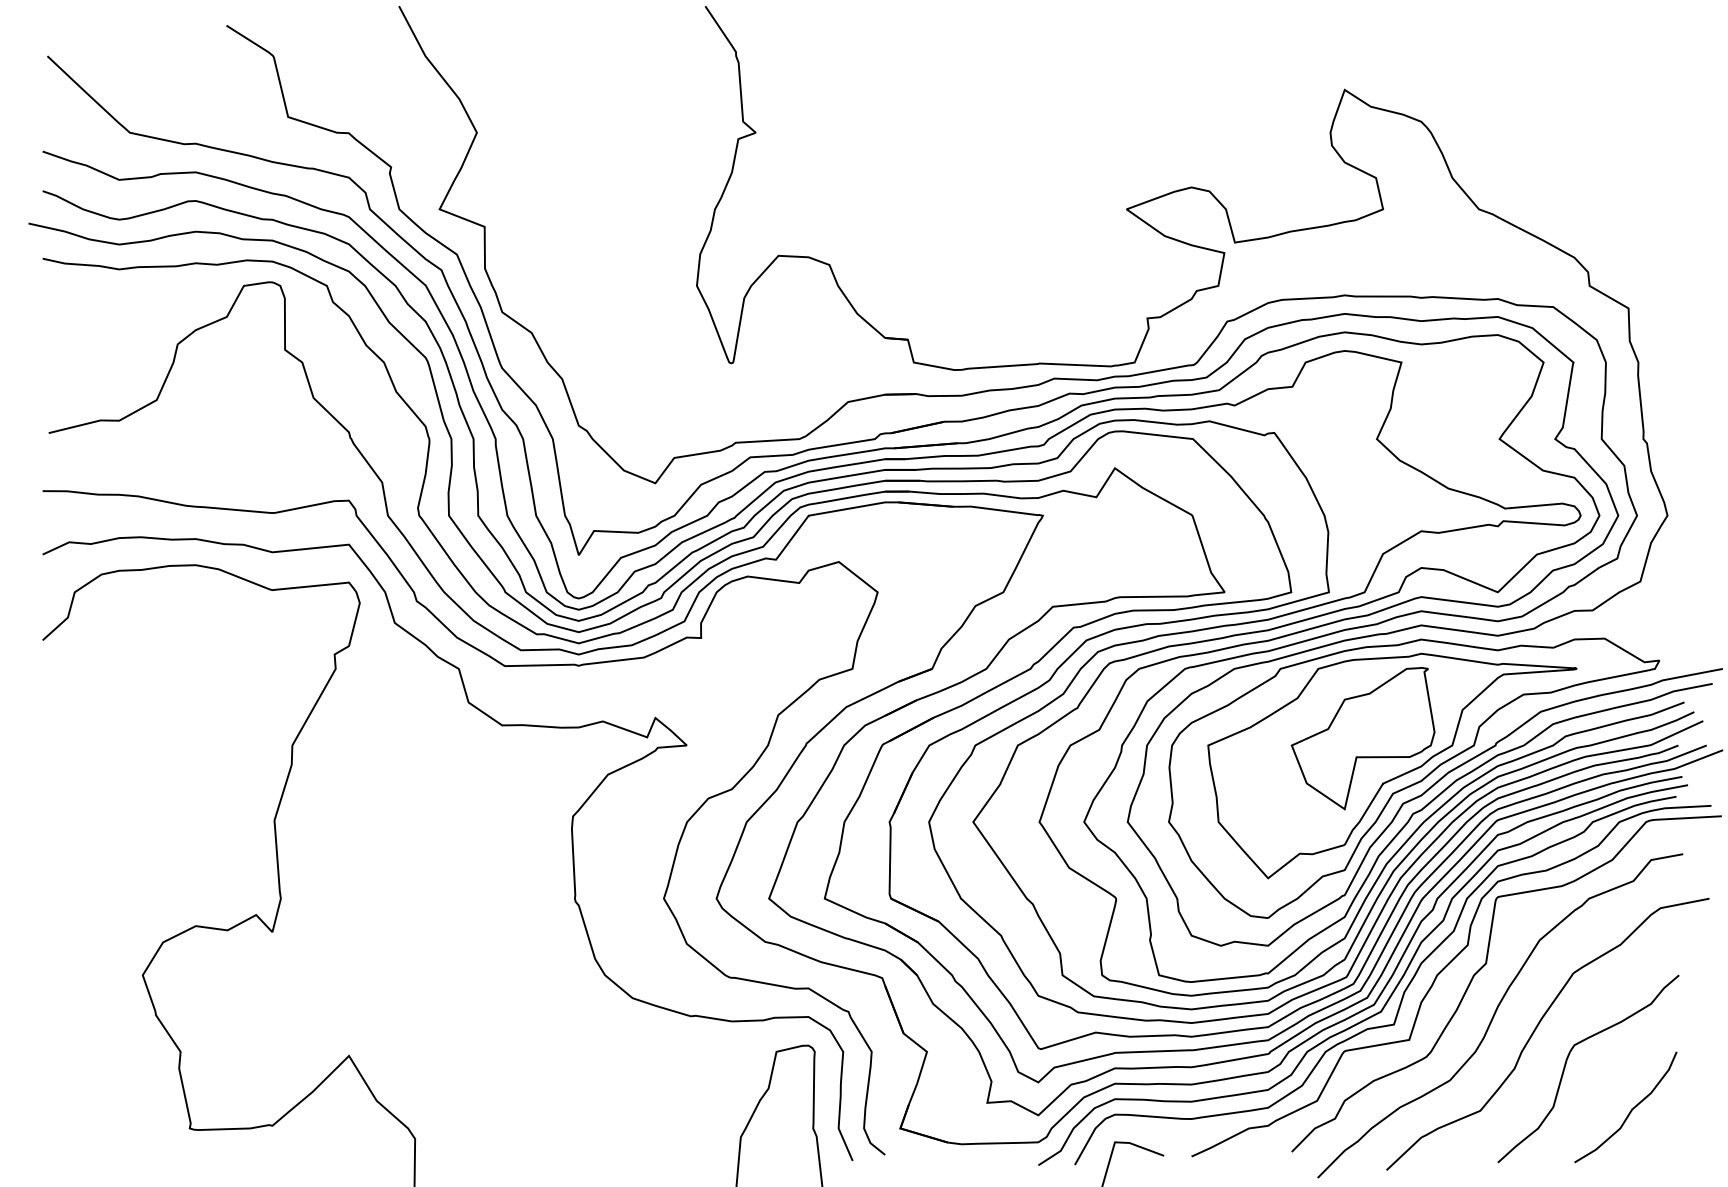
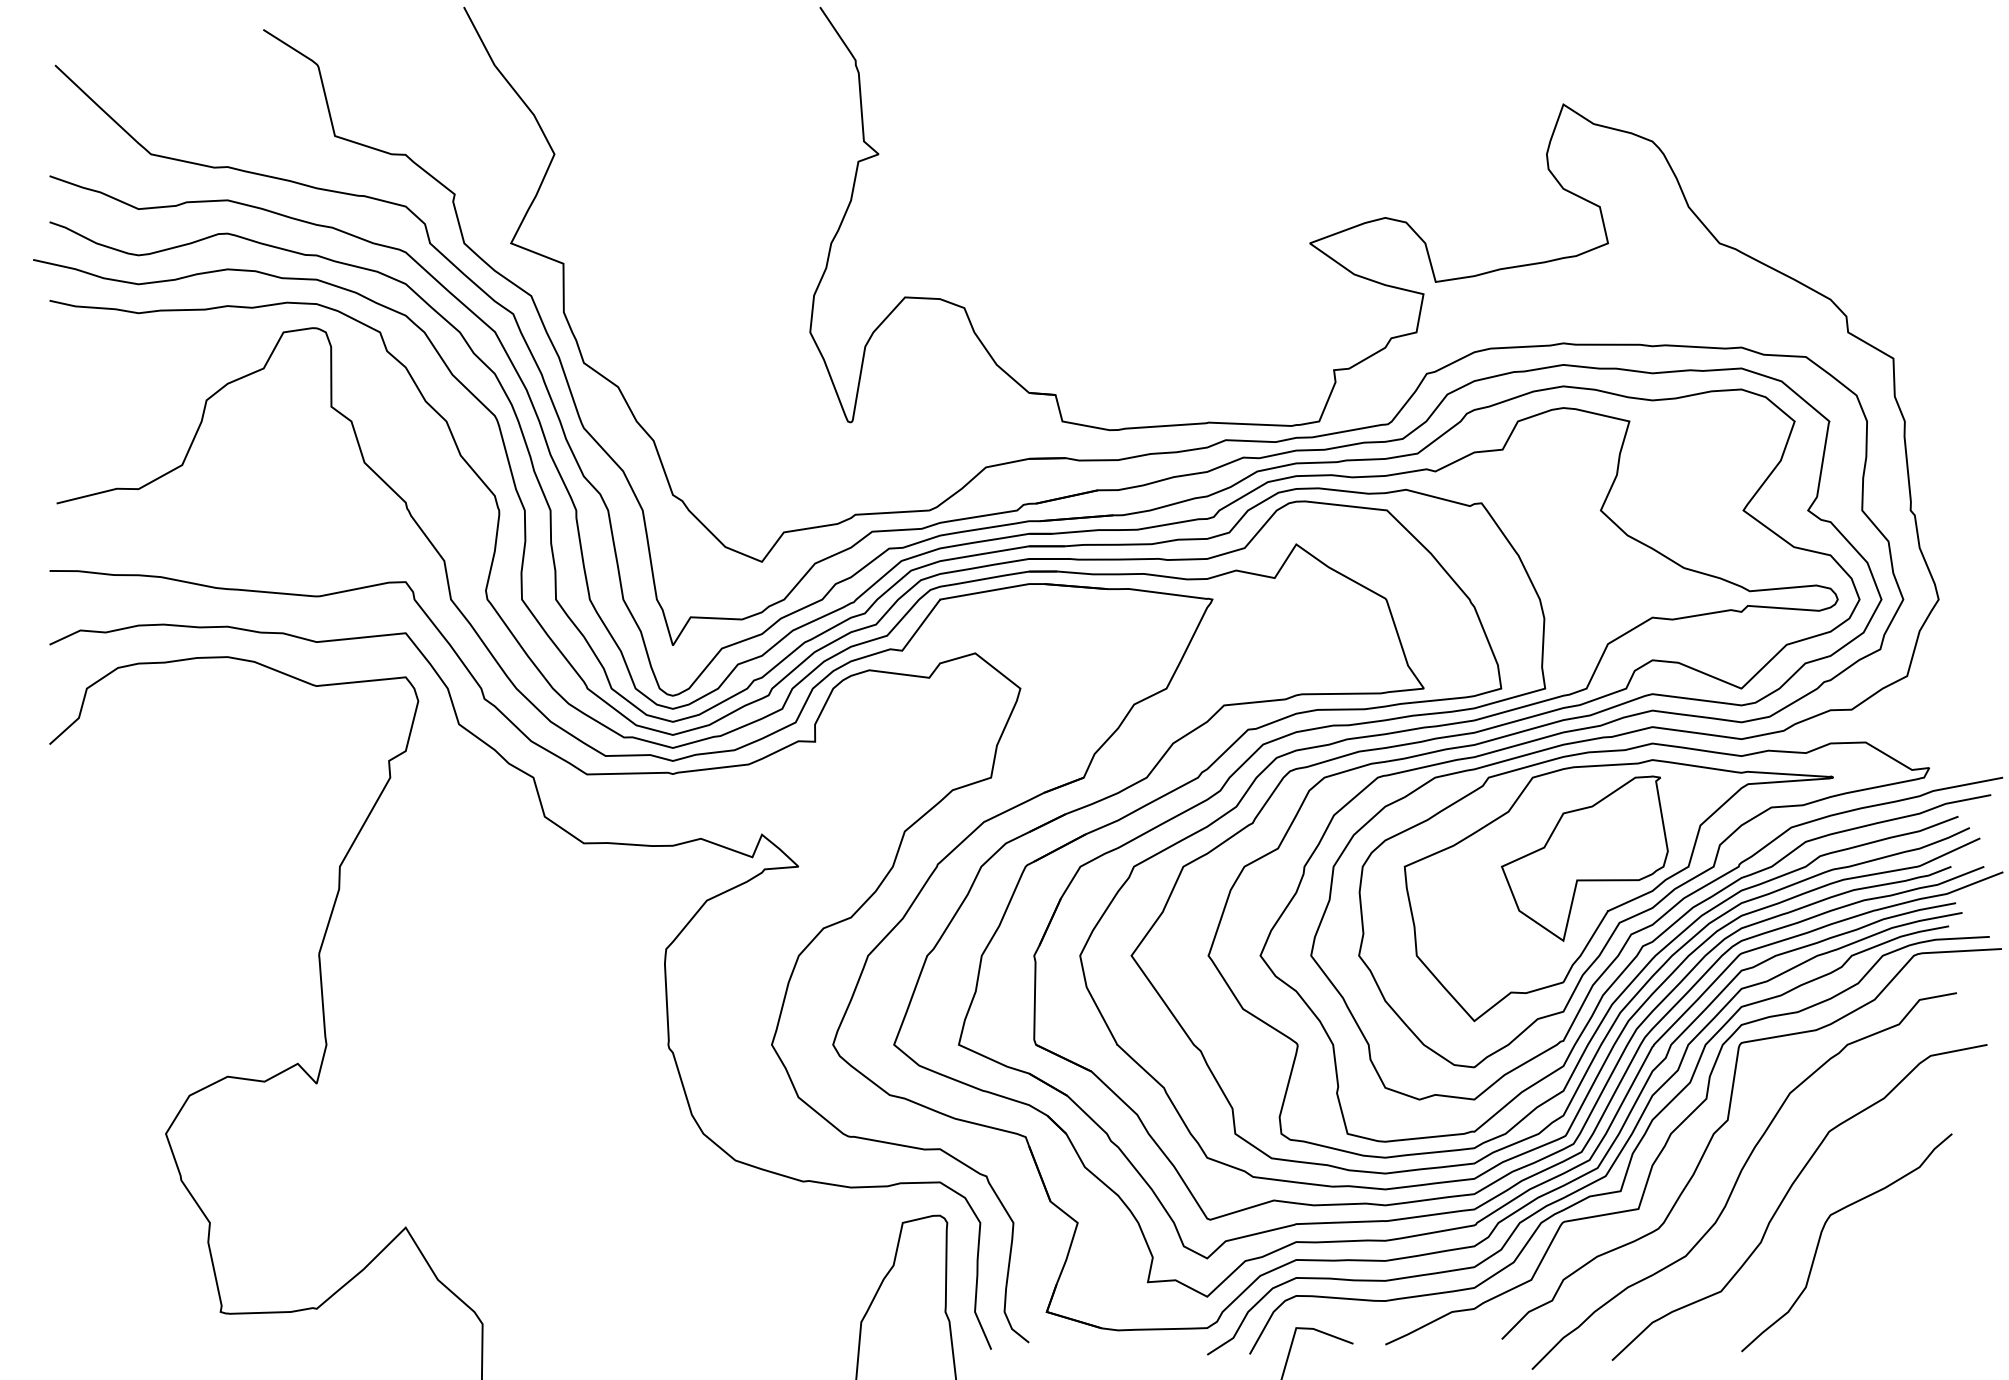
curve: (1631, 1109) -> (1896, 1289), removed

